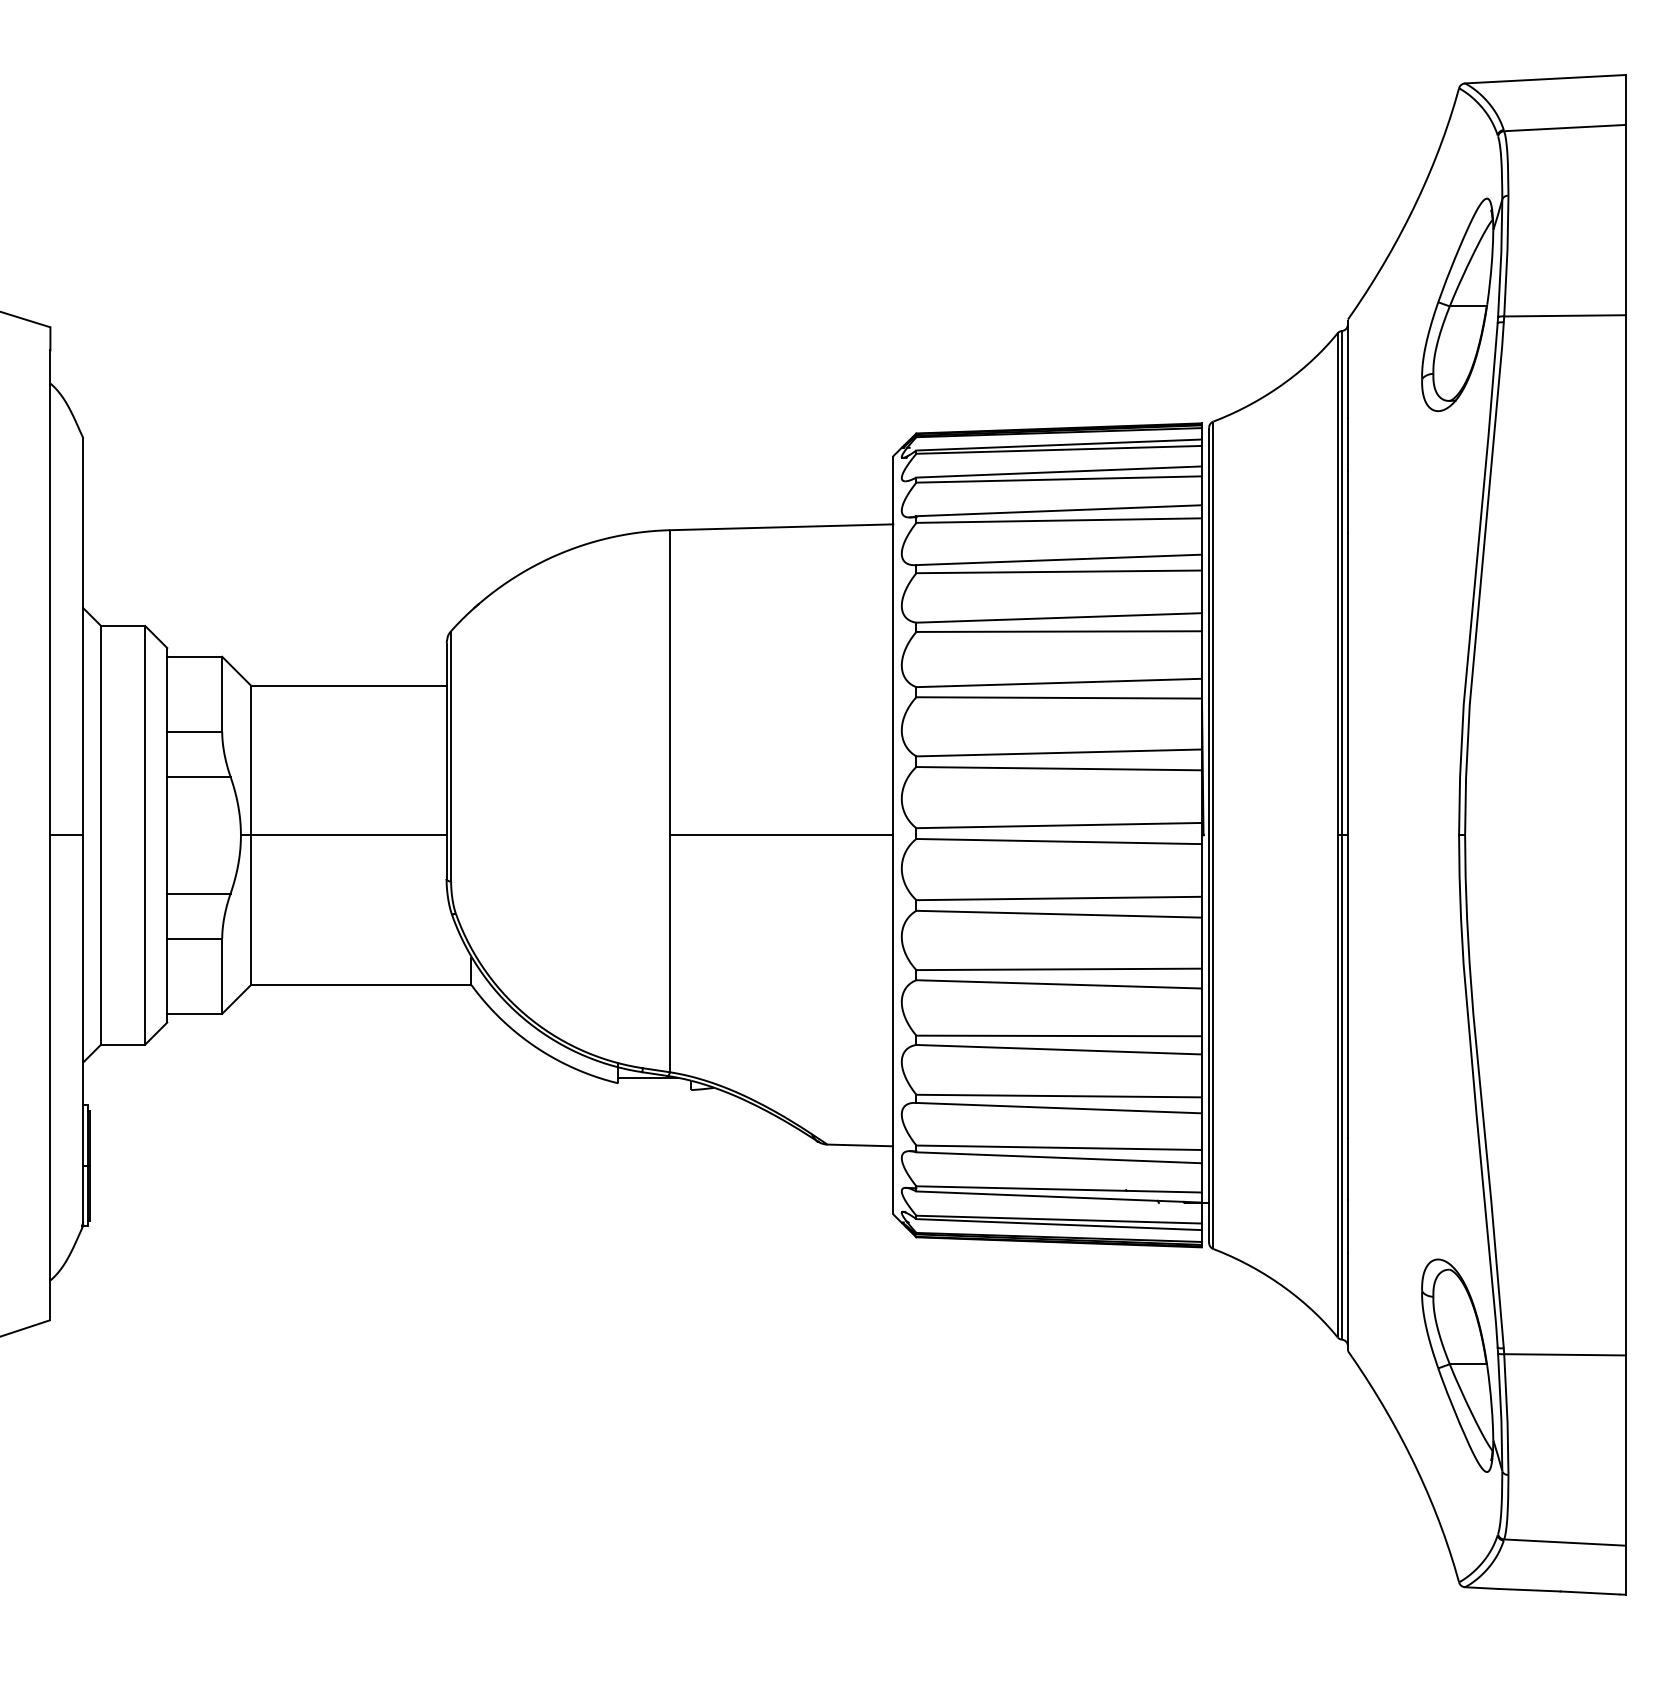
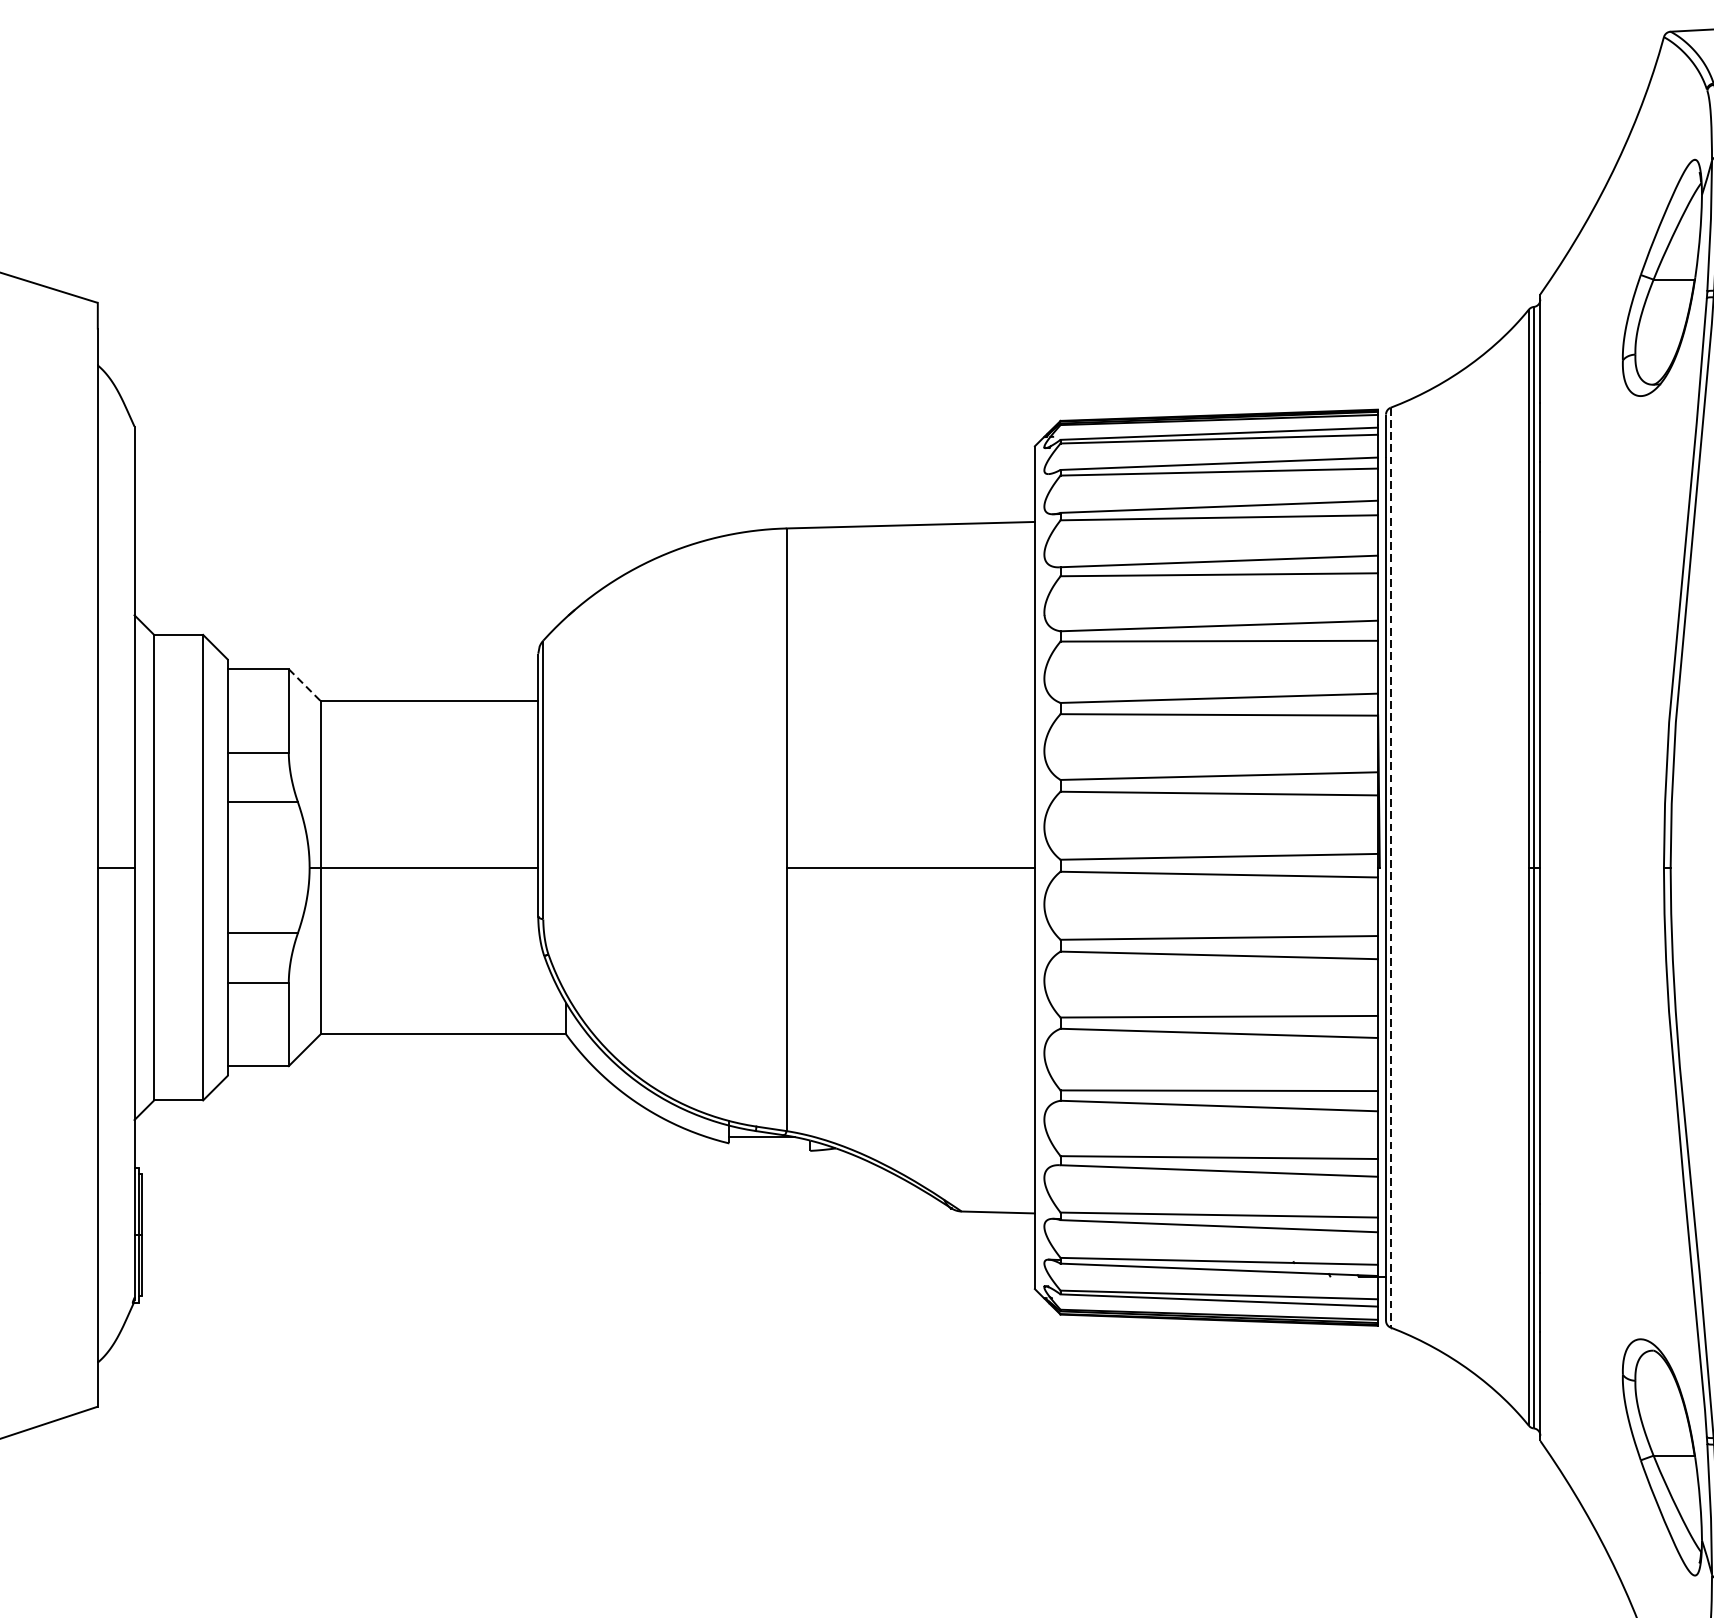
line: (236, 671) -> (304, 685), solid -> dashed
line: (1213, 836) -> (1390, 868), solid -> dashed

